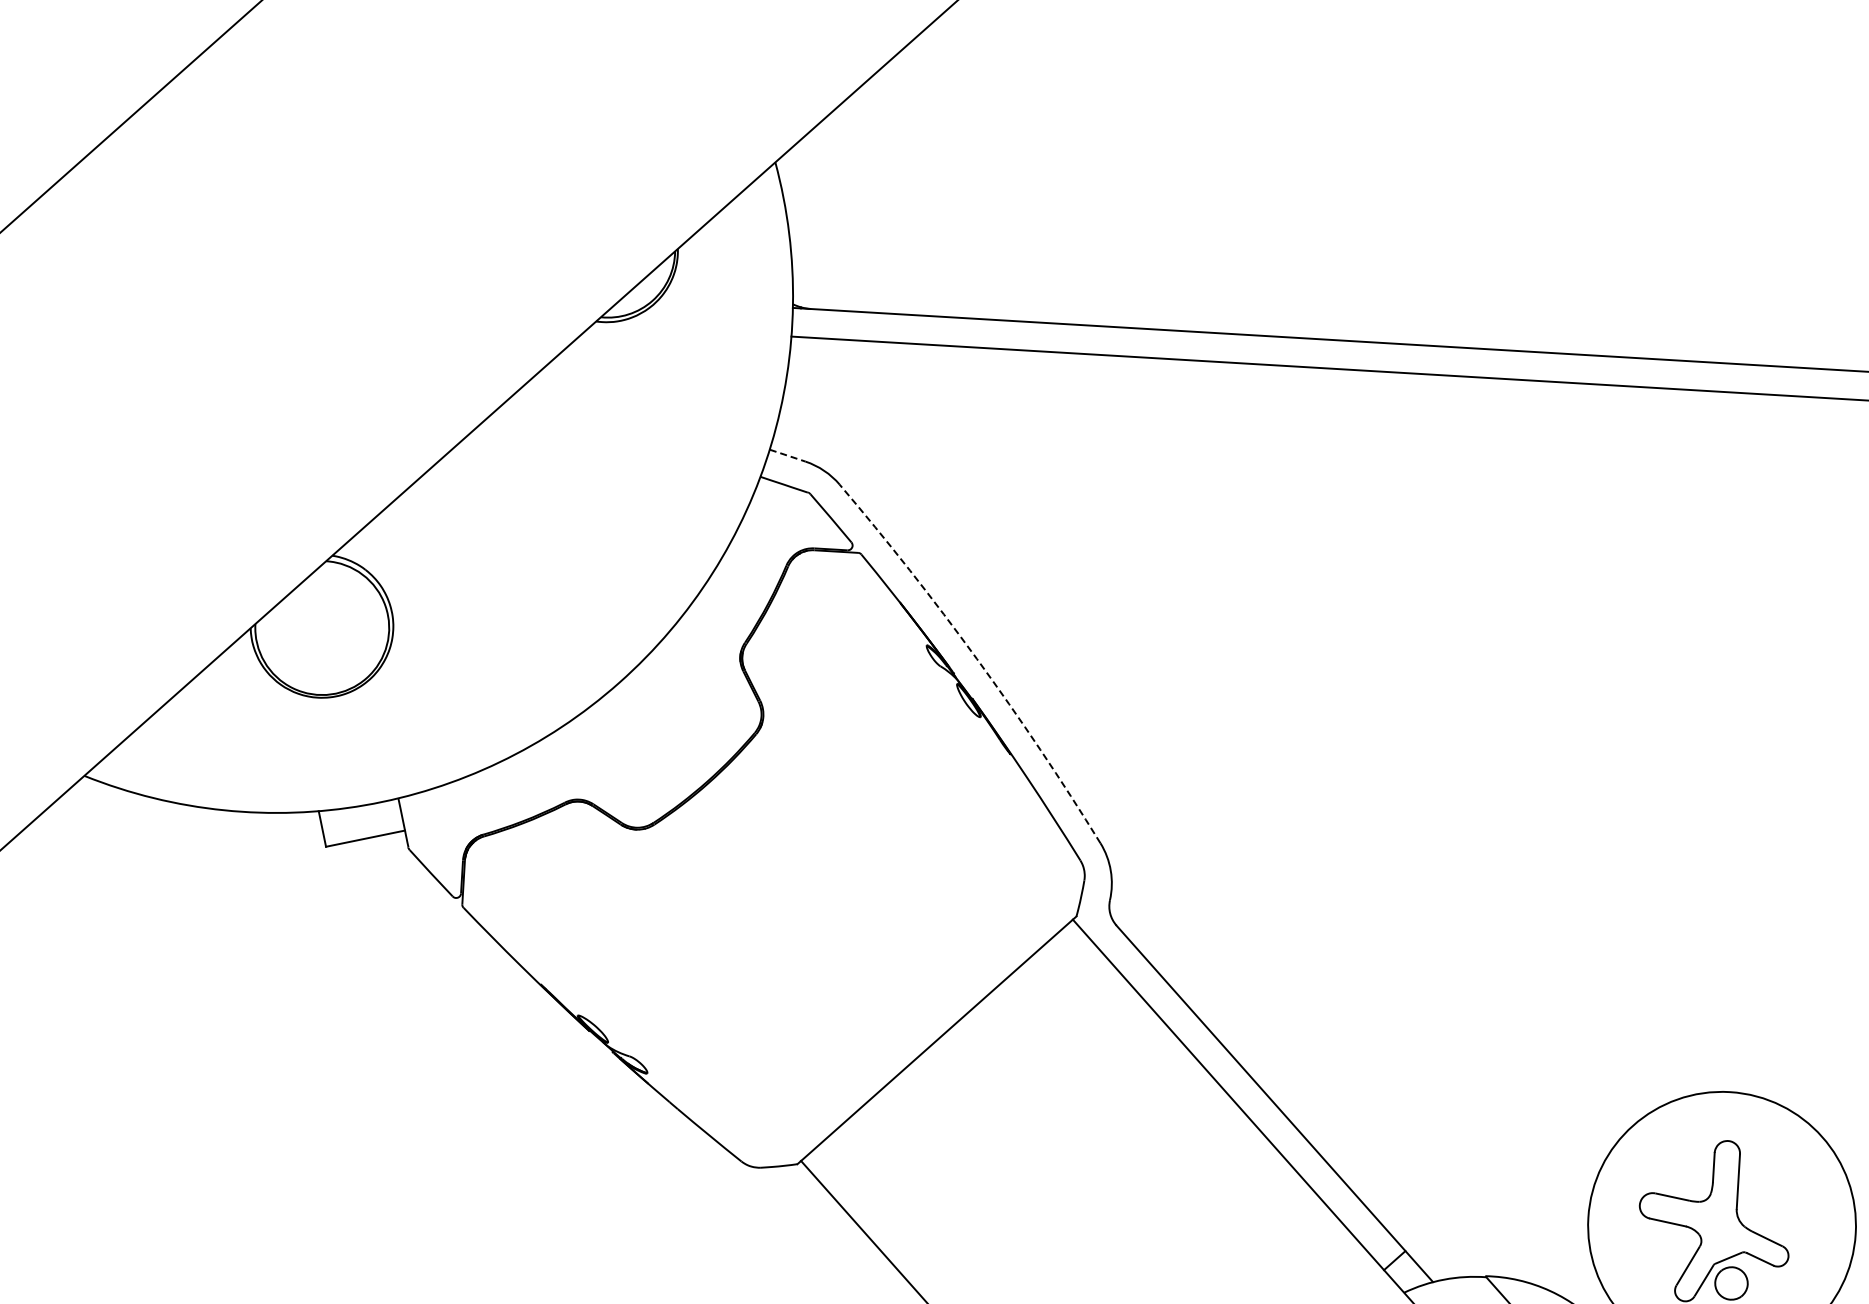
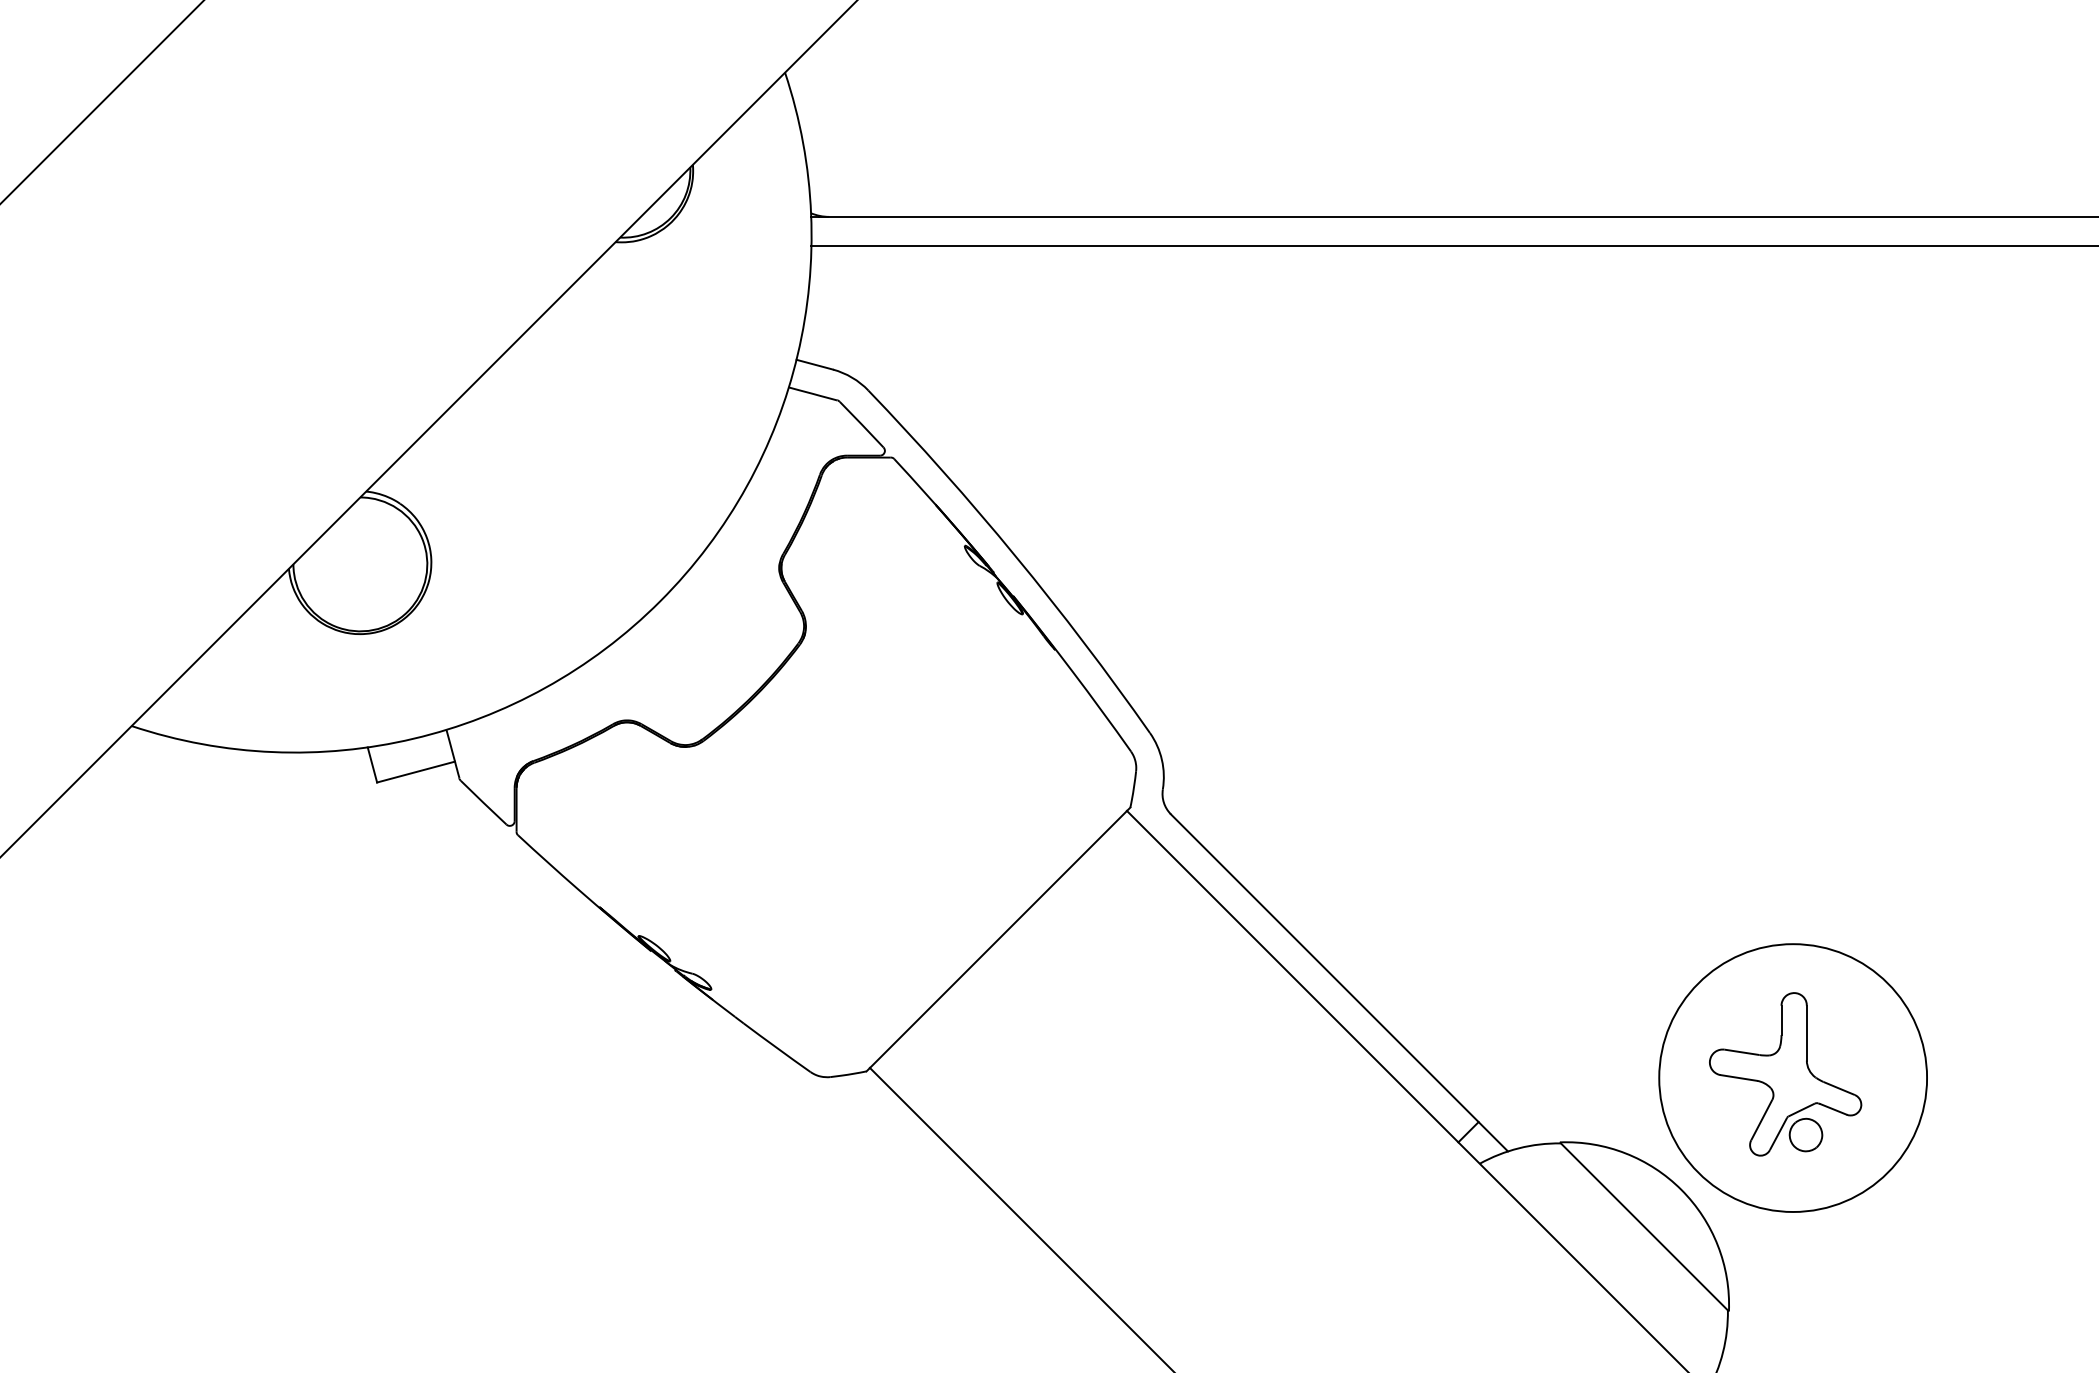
line: (787, 455) -> (814, 364), dashed -> solid
arc: (976, 659) -> (1015, 556), dashed -> solid

